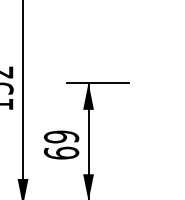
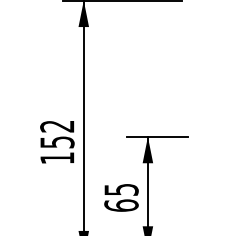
text: (61, 136) -> (121, 189), 69 -> 65

